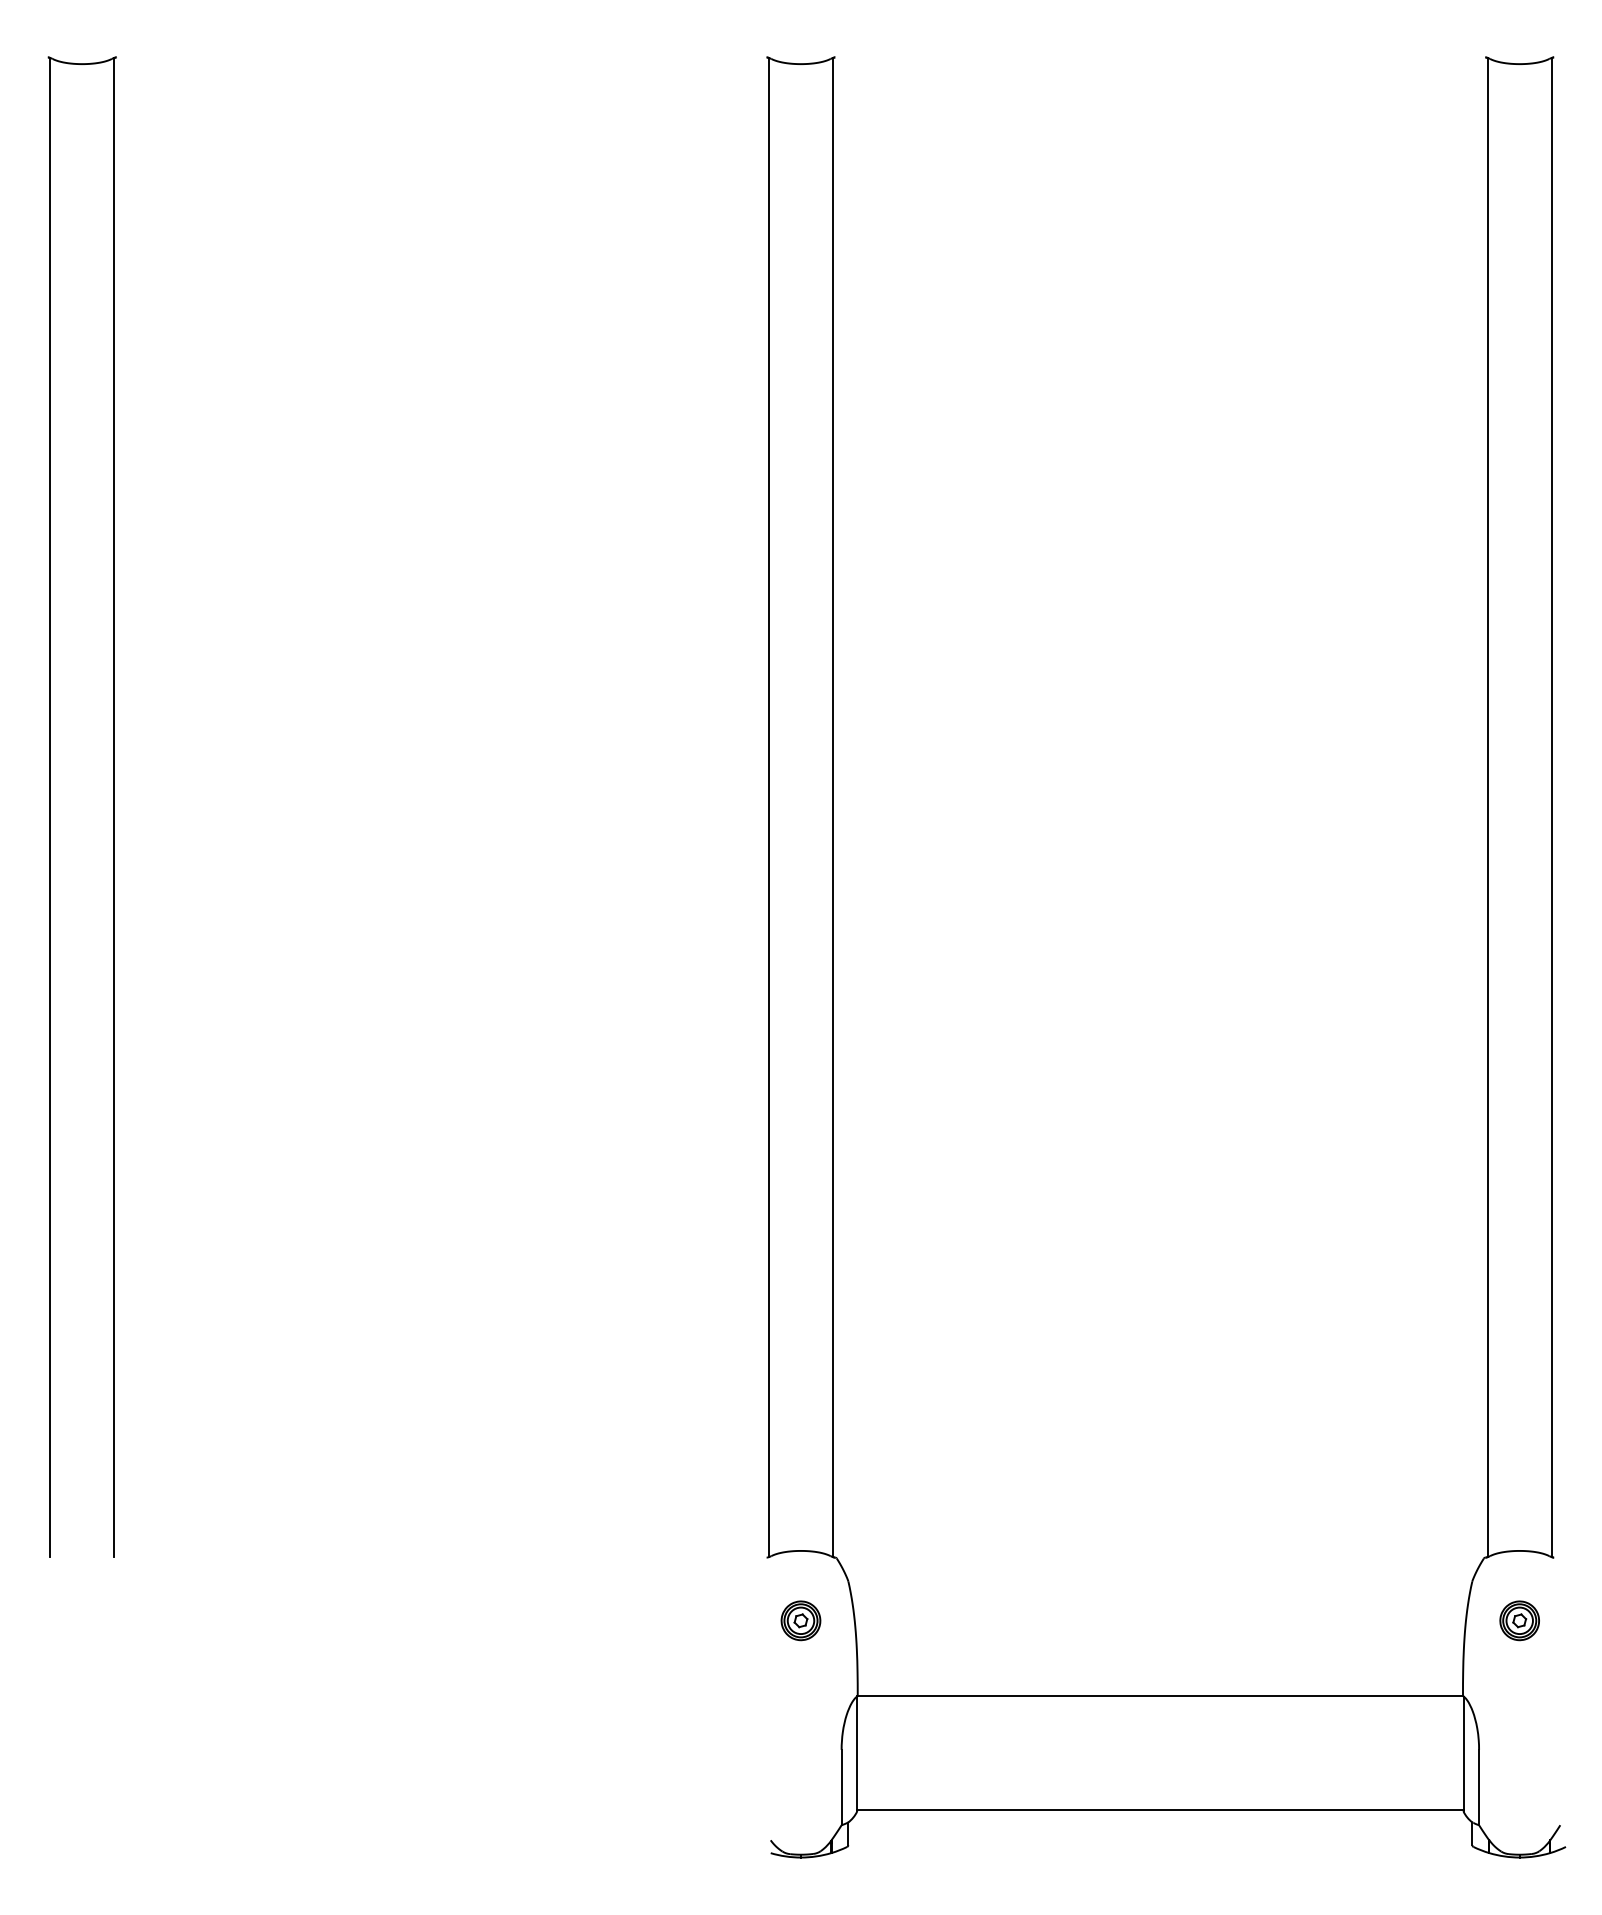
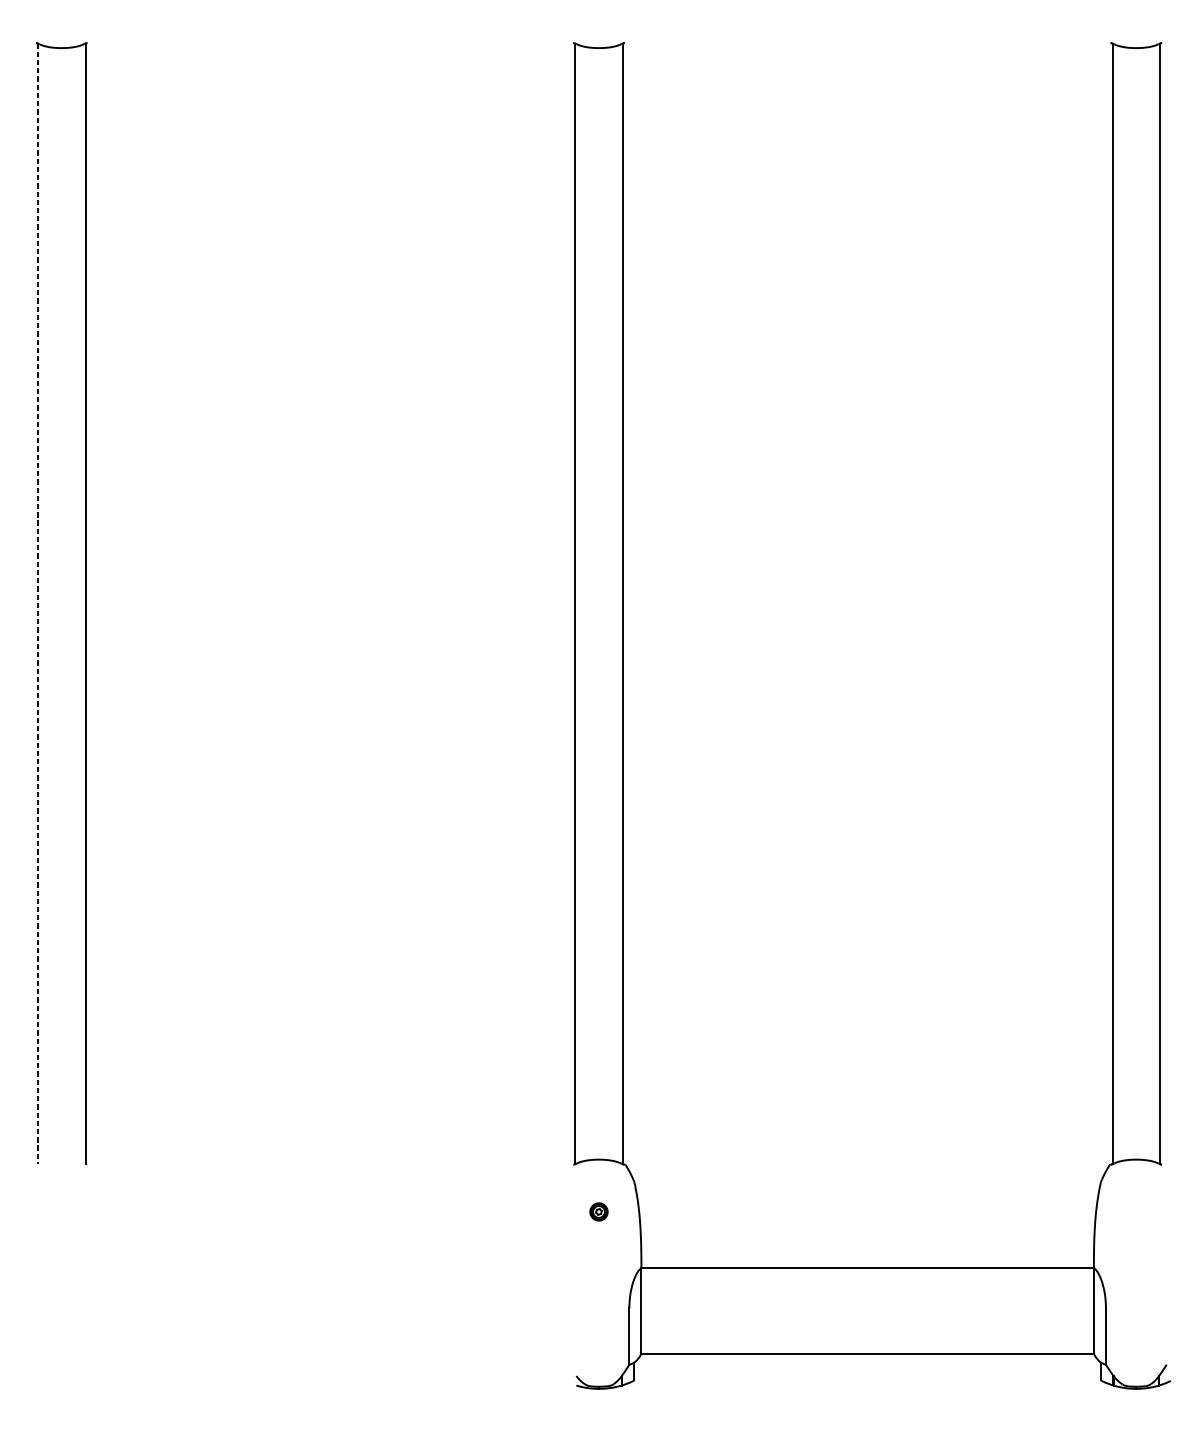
line: (50, 807) -> (37, 603), solid -> dashed
part: (800, 1620) -> (598, 1211), size x0.6
part: (1519, 1620) -> (1136, 1211), removed

